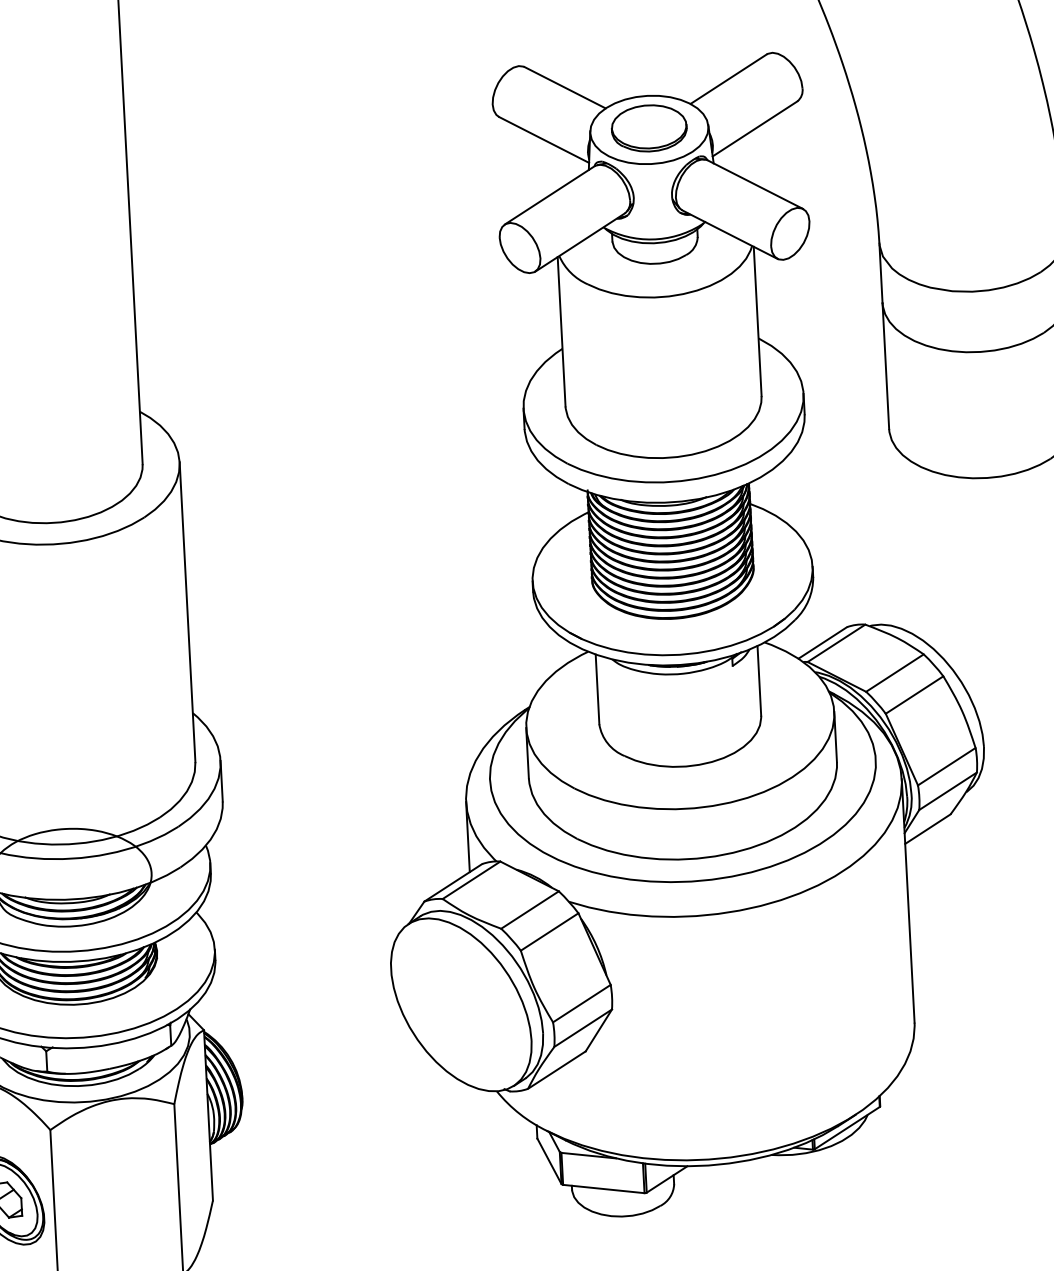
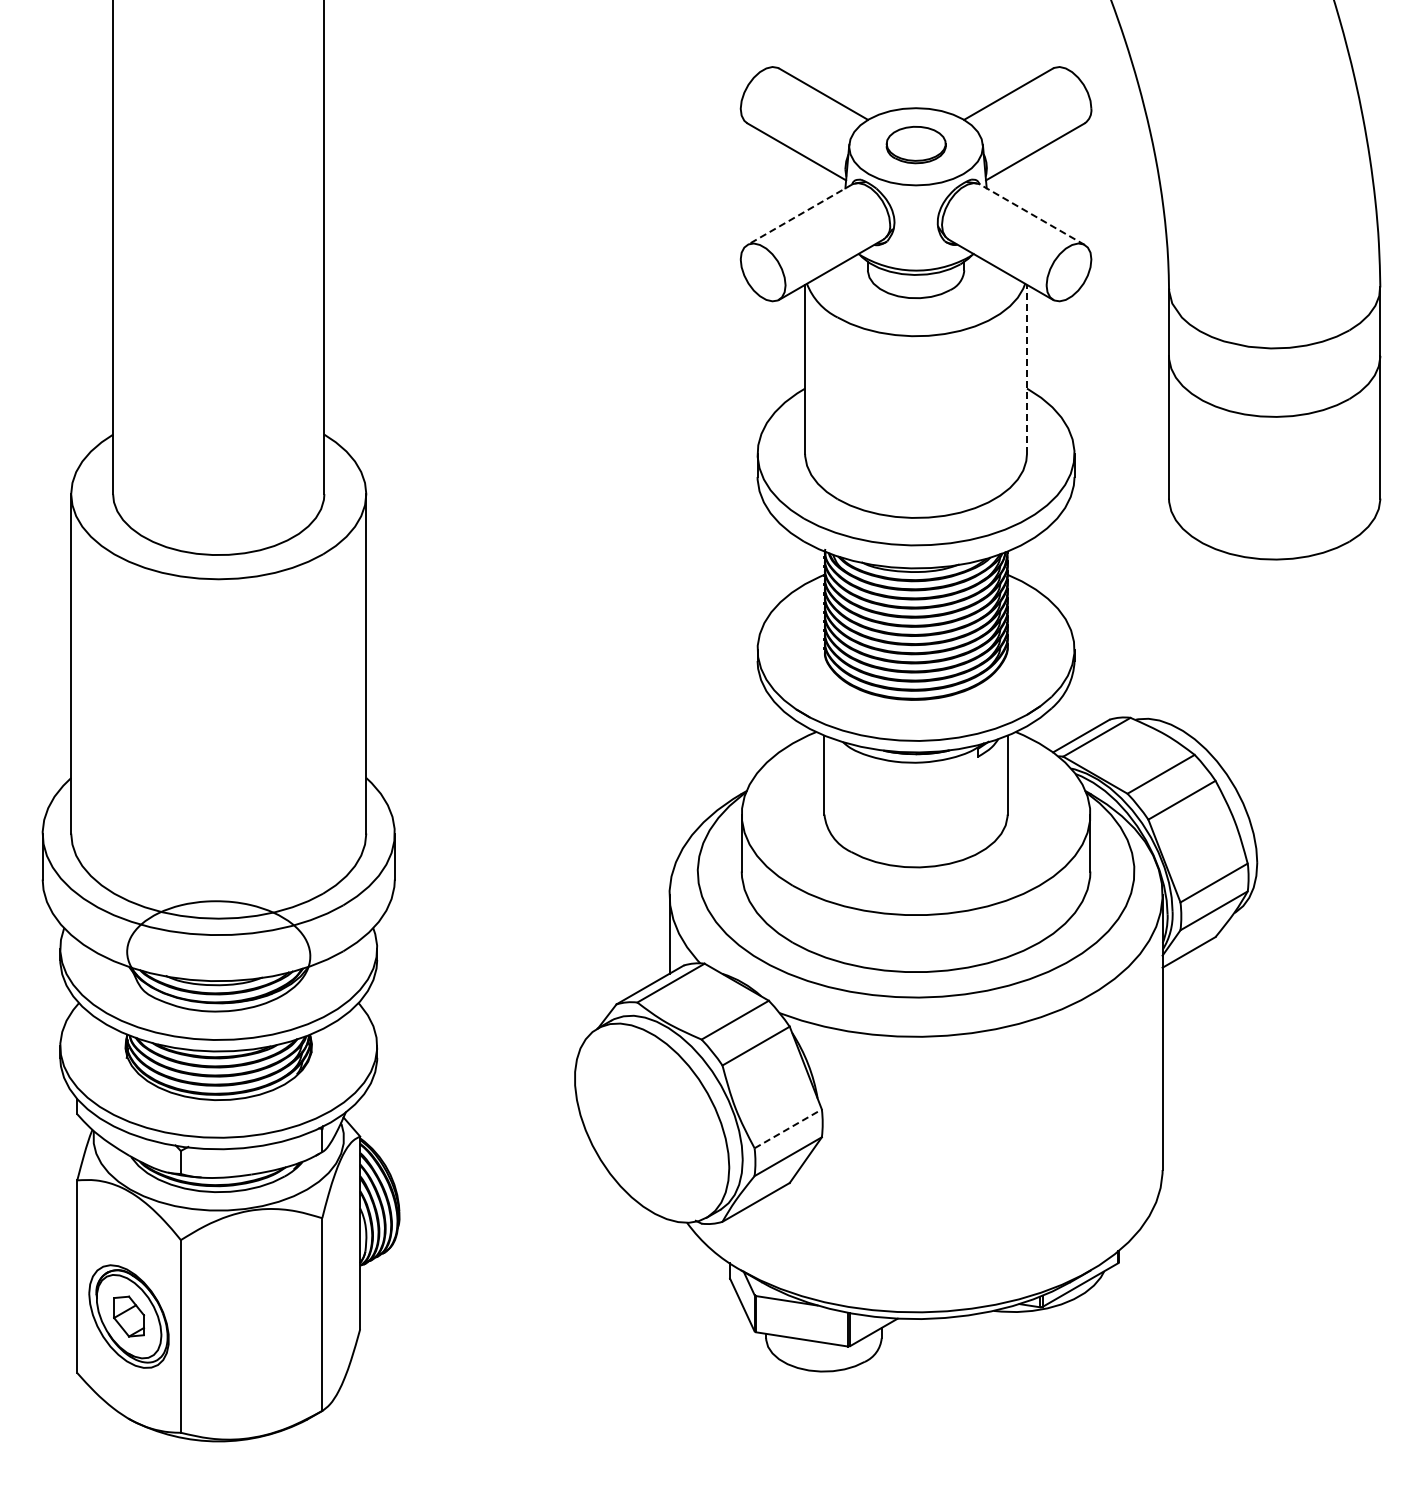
part: (649, 127) -> (916, 144), size x0.7
line: (755, 184) -> (1032, 214), solid -> dashed
line: (549, 196) -> (799, 215), solid -> dashed
line: (758, 321) -> (1027, 369), solid -> dashed
line: (582, 1003) -> (788, 1128), solid -> dashed

